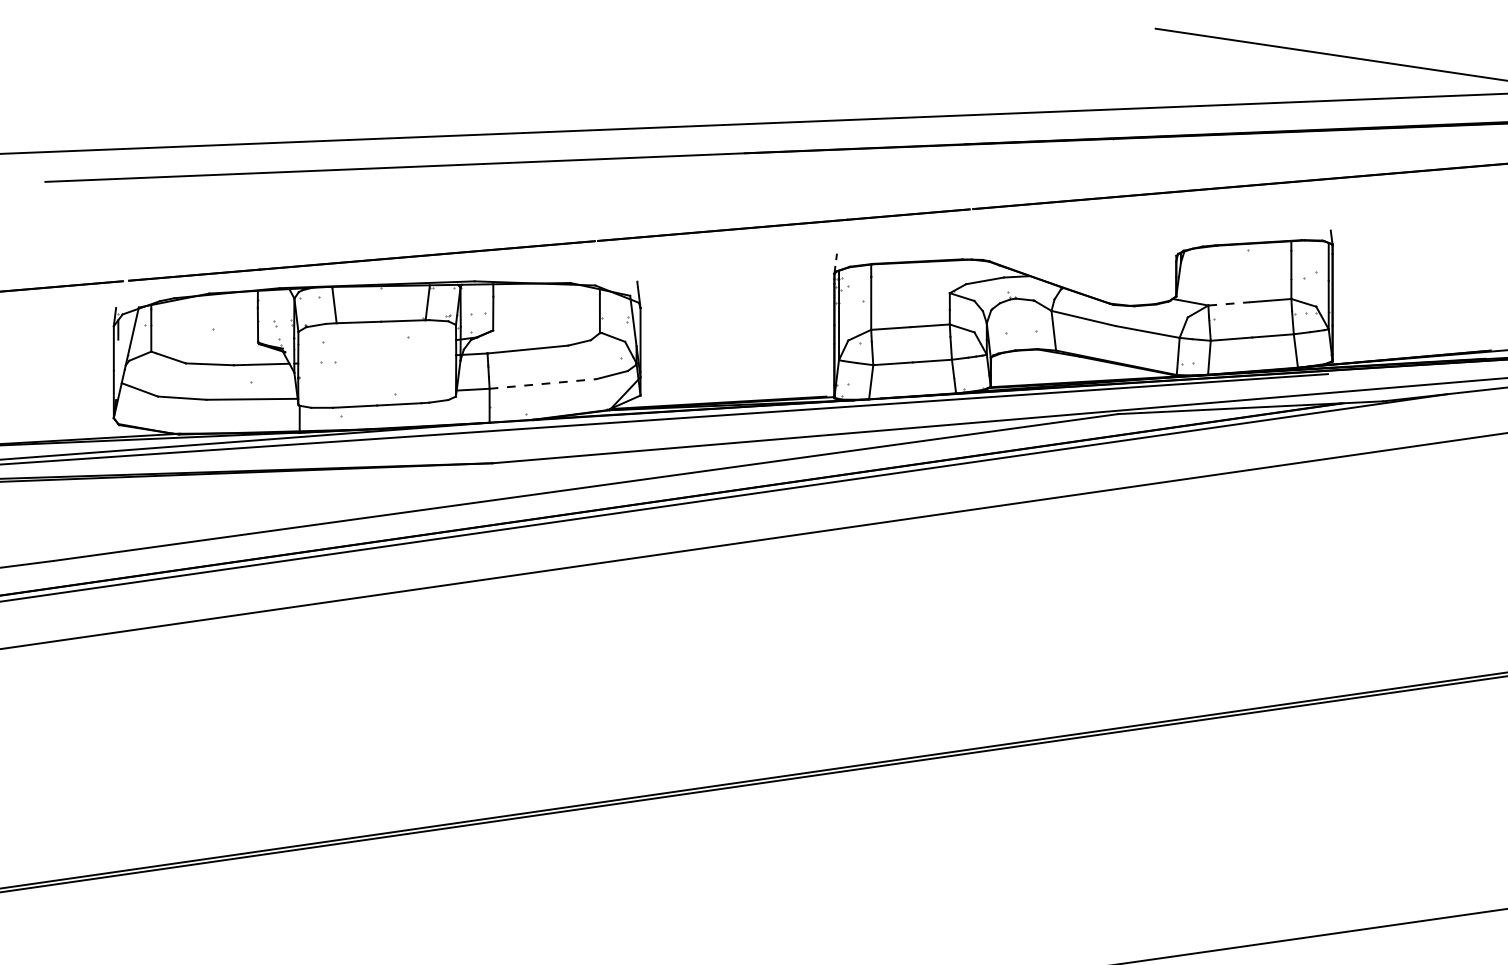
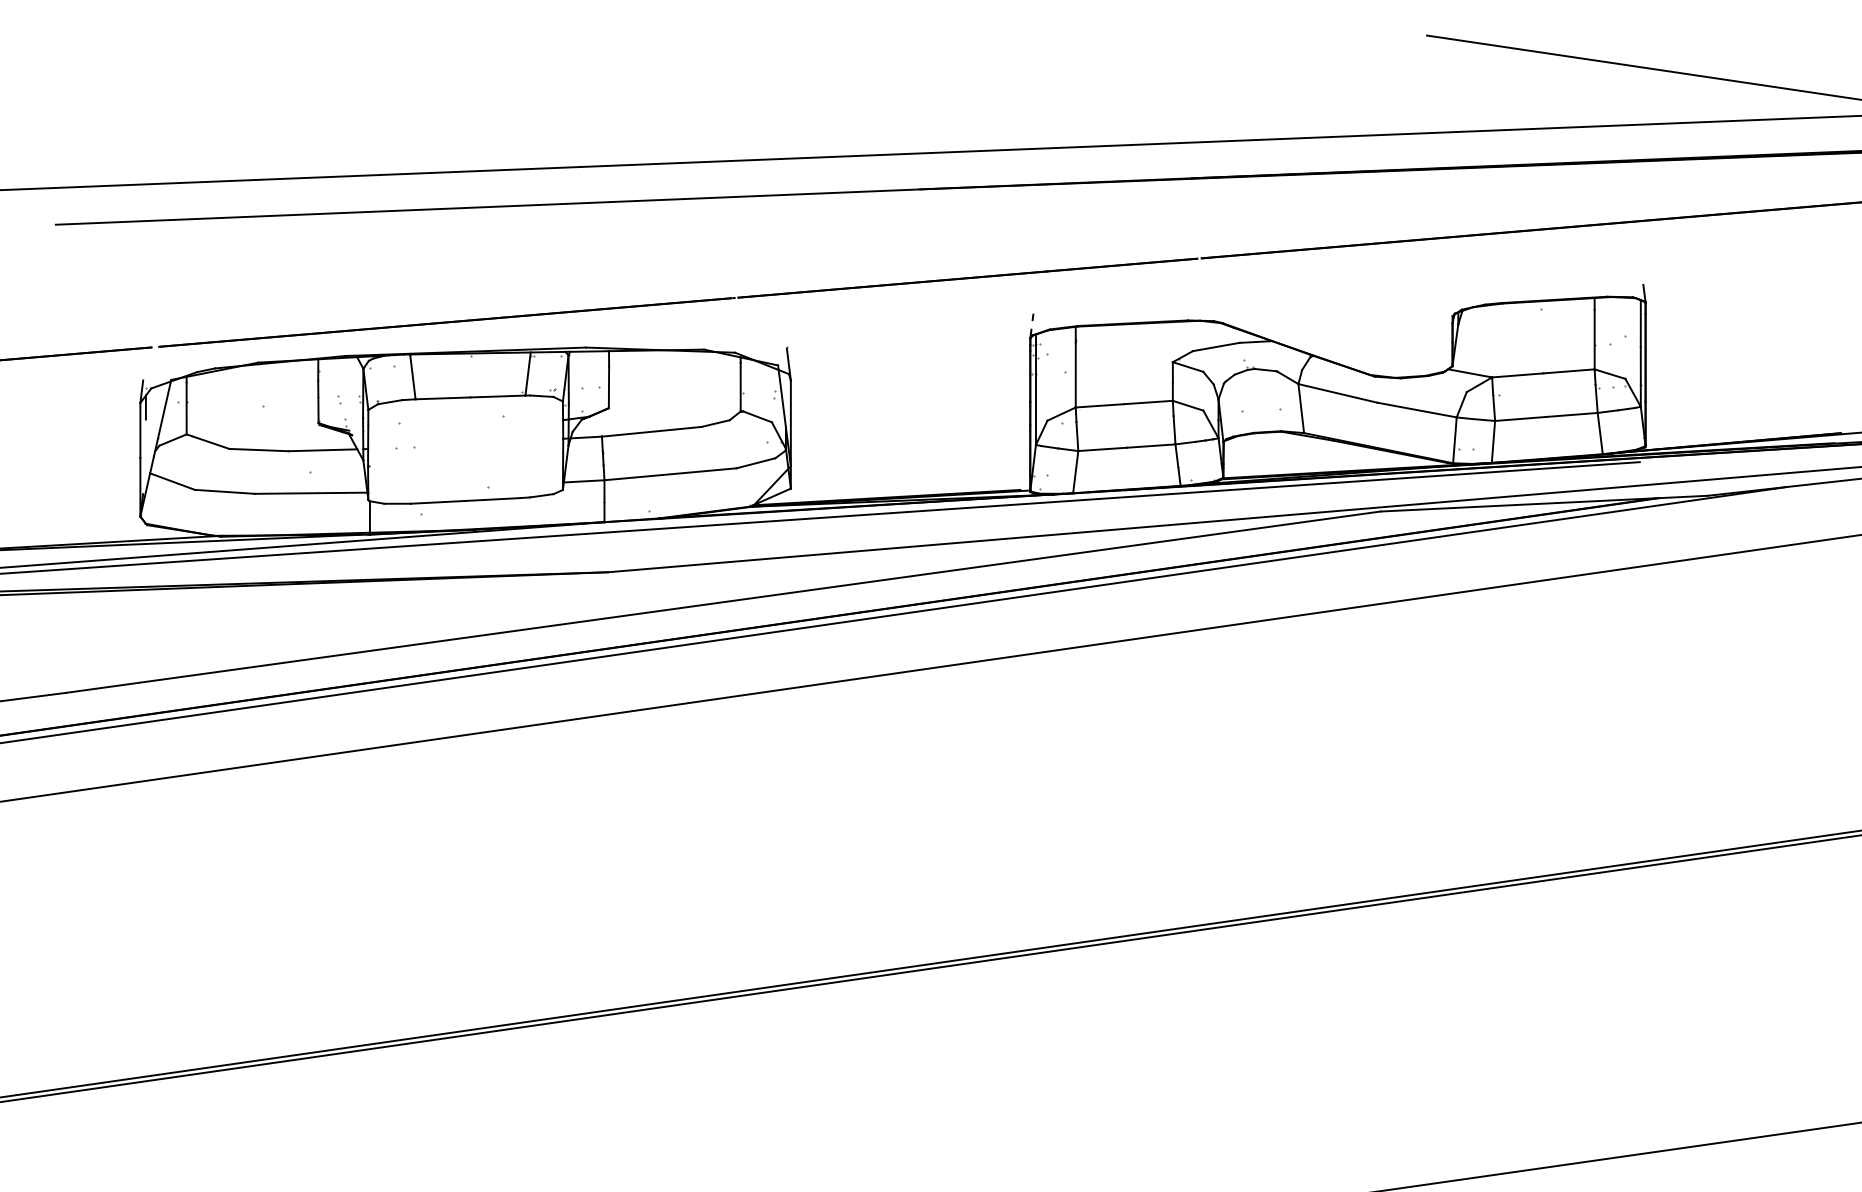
line: (1228, 303) -> (1517, 375), dashed -> solid
line: (543, 384) -> (670, 474), dashed -> solid

